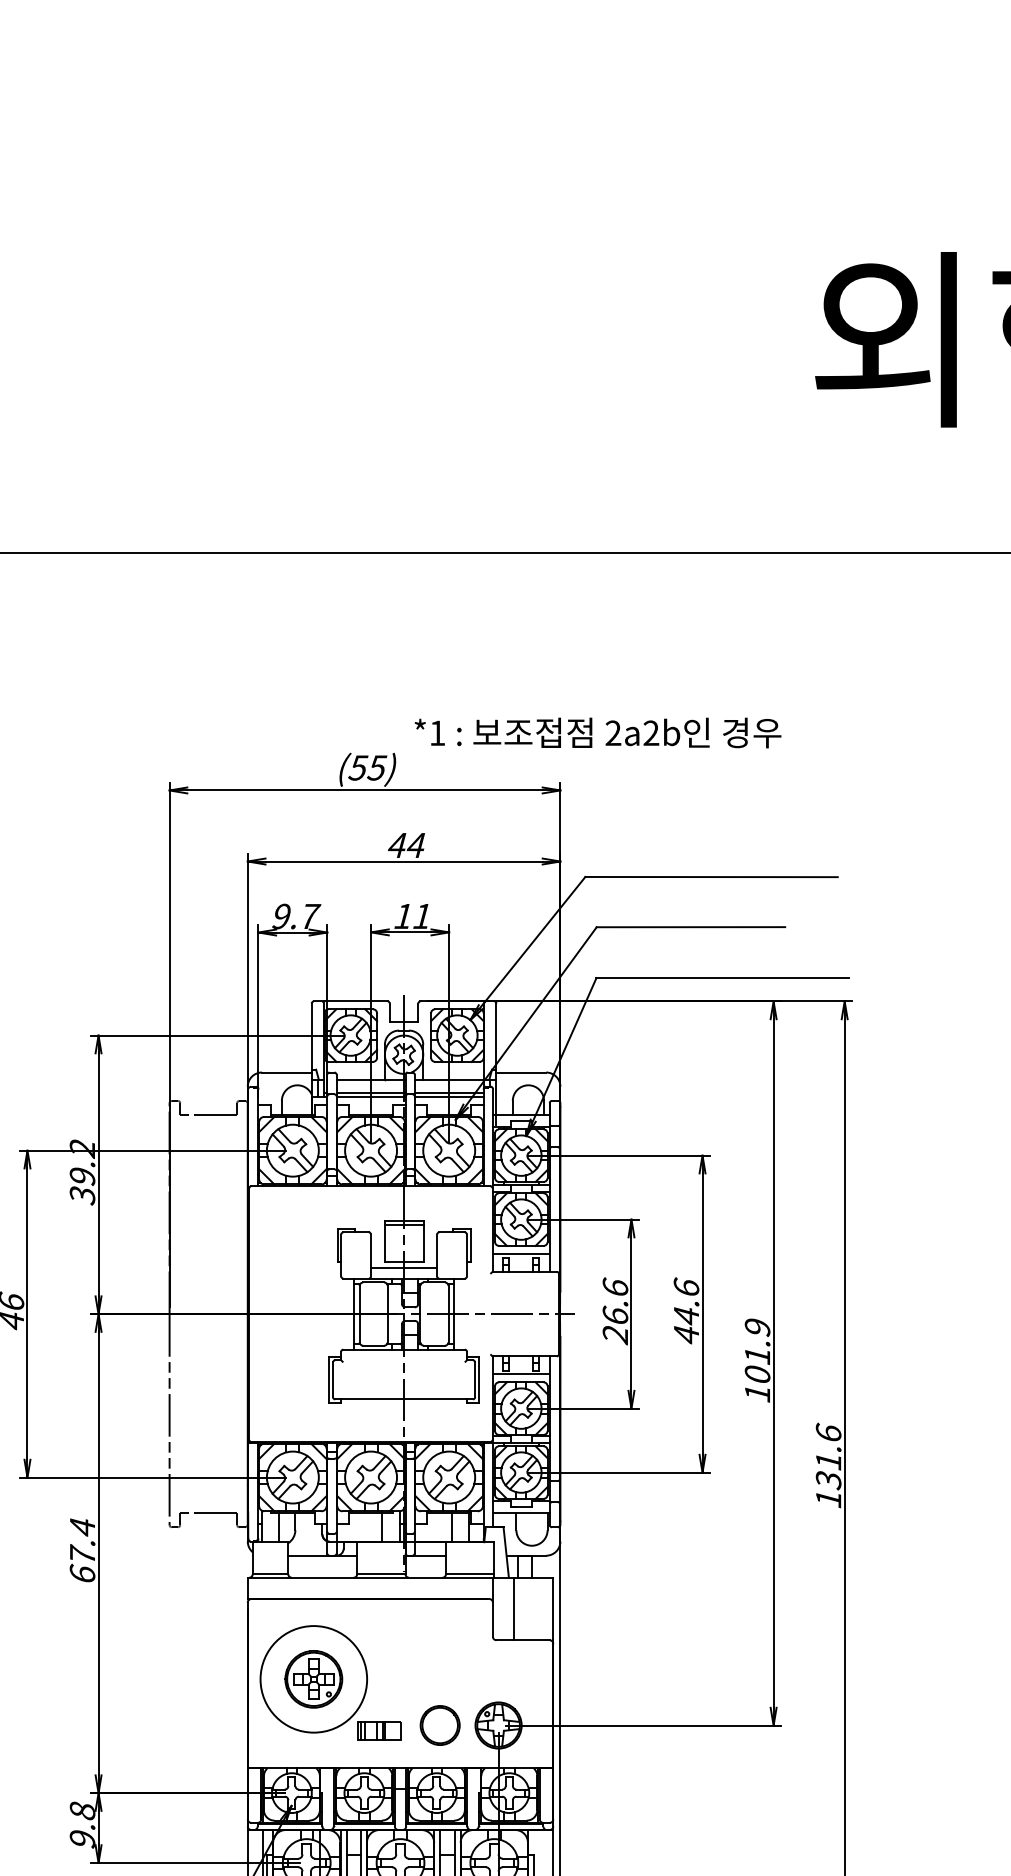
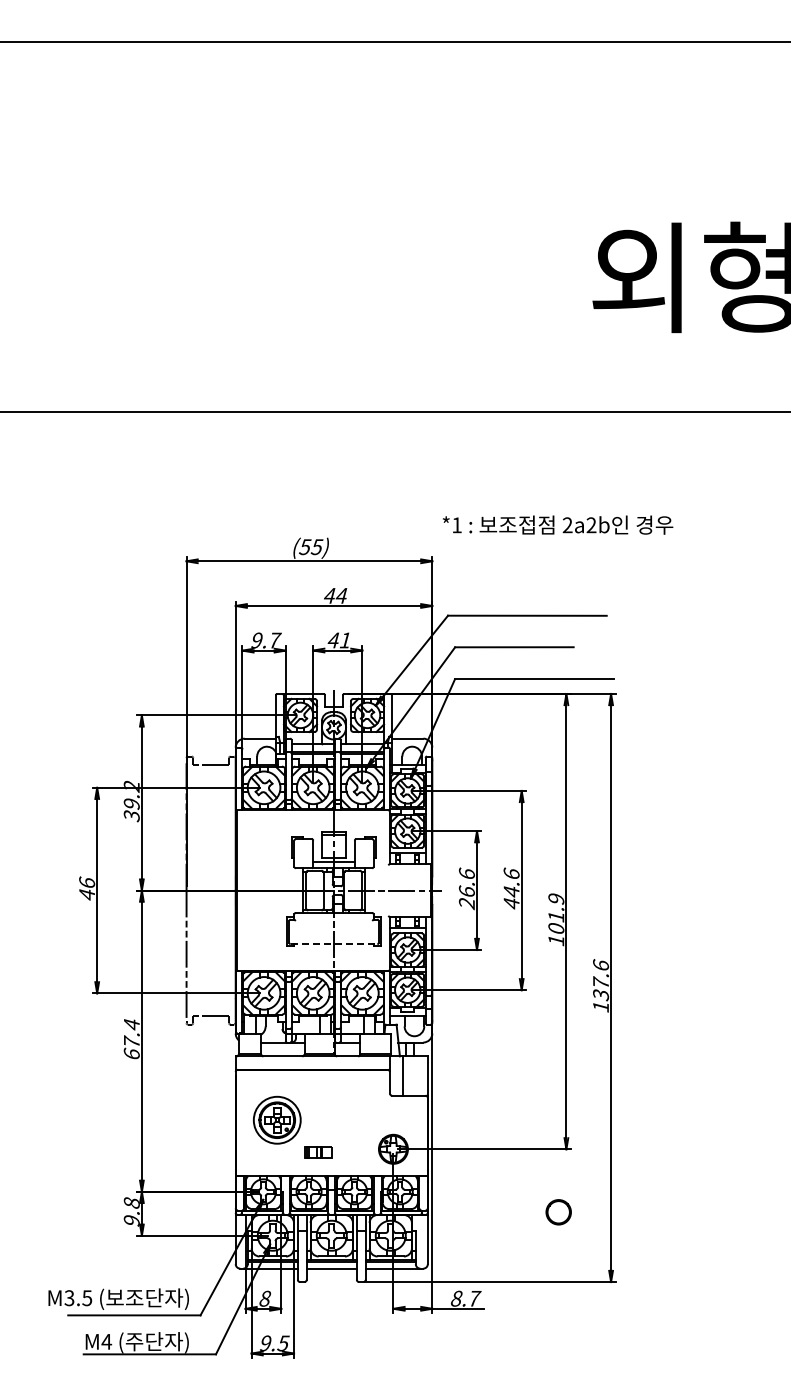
text: (598, 731) -> (558, 524), moved
text: (401, 916) -> (332, 640), 11 -> 41
line: (404, 1399) -> (334, 944), solid -> dashed
text: (827, 1460) -> (600, 982), 131.6 -> 137.6
circle: (312, 1678) -> (276, 1119), size x0.7
circle: (439, 1725) -> (558, 1212), moved

